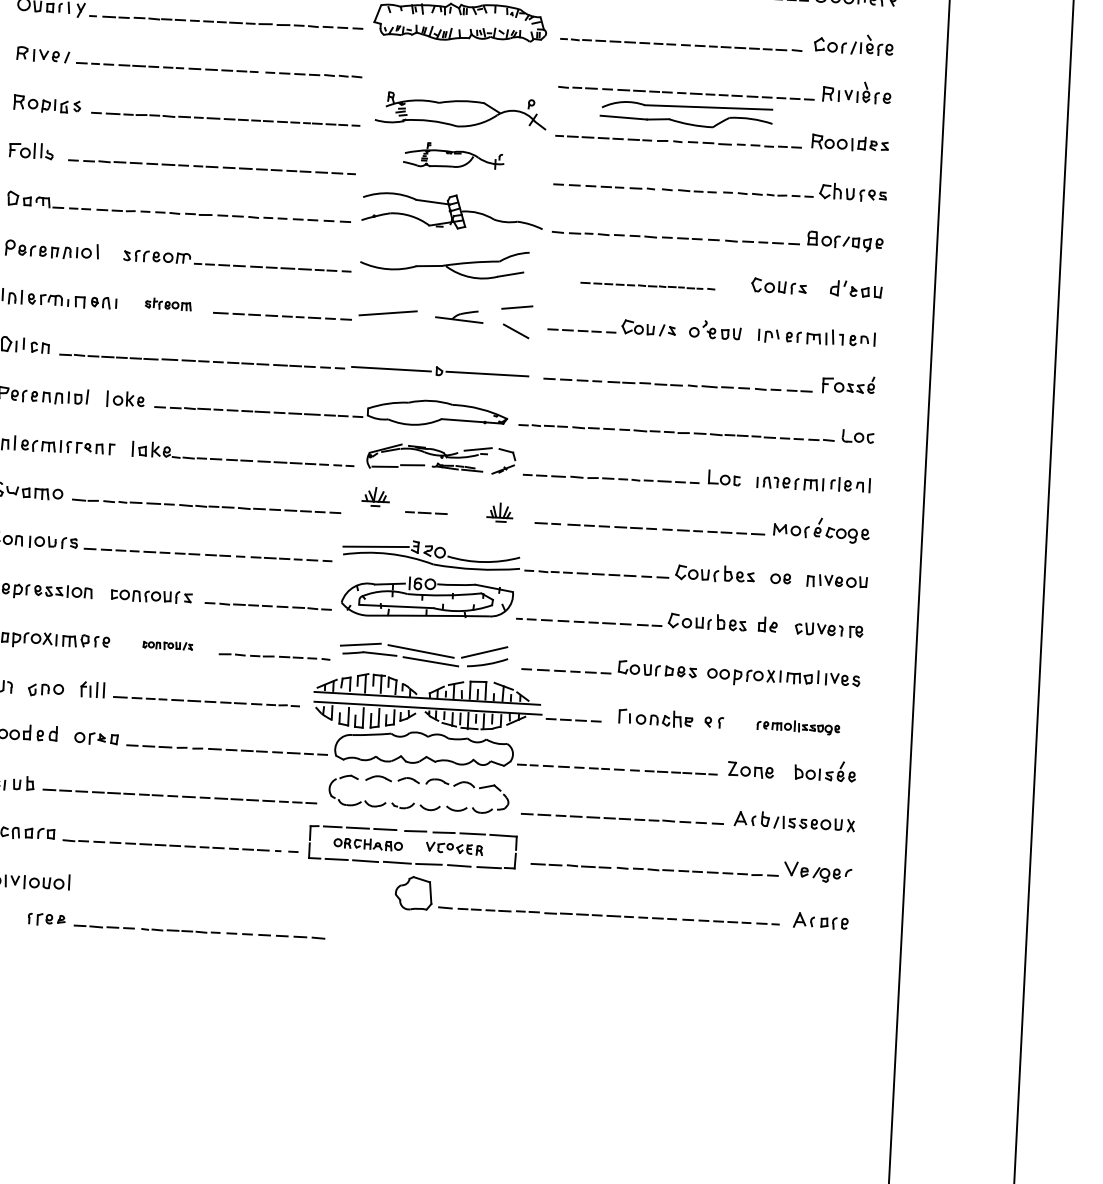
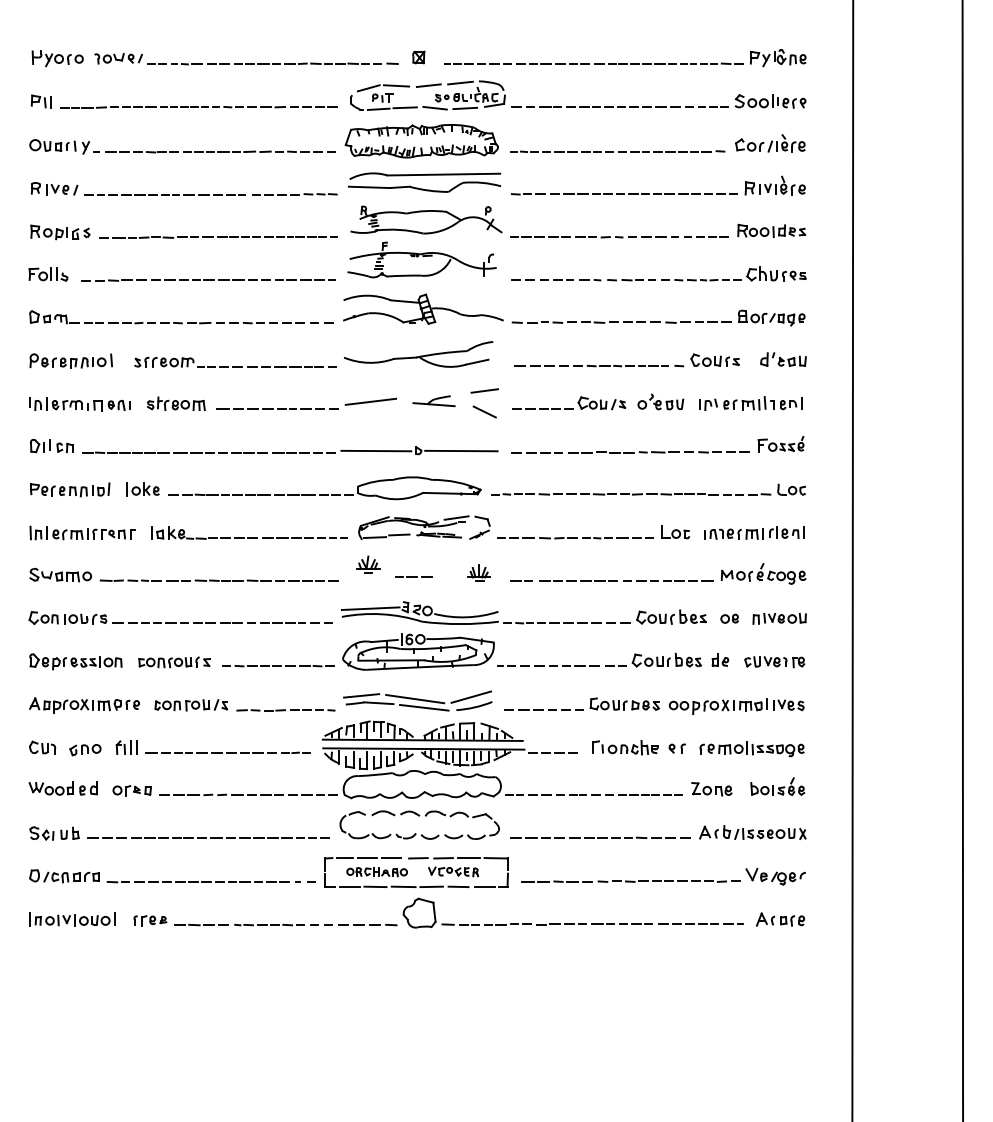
part: (684, 122) -> (423, 188), moved
part: (453, 155) -> (421, 259), size x1.67
part: (648, 285) -> (599, 365), size x1.43
part: (168, 304) -> (176, 403), size x1.43
part: (167, 645) -> (190, 705), size x1.67
part: (797, 727) -> (751, 749), size x1.43
part: (176, 925) -> (265, 920), moved

